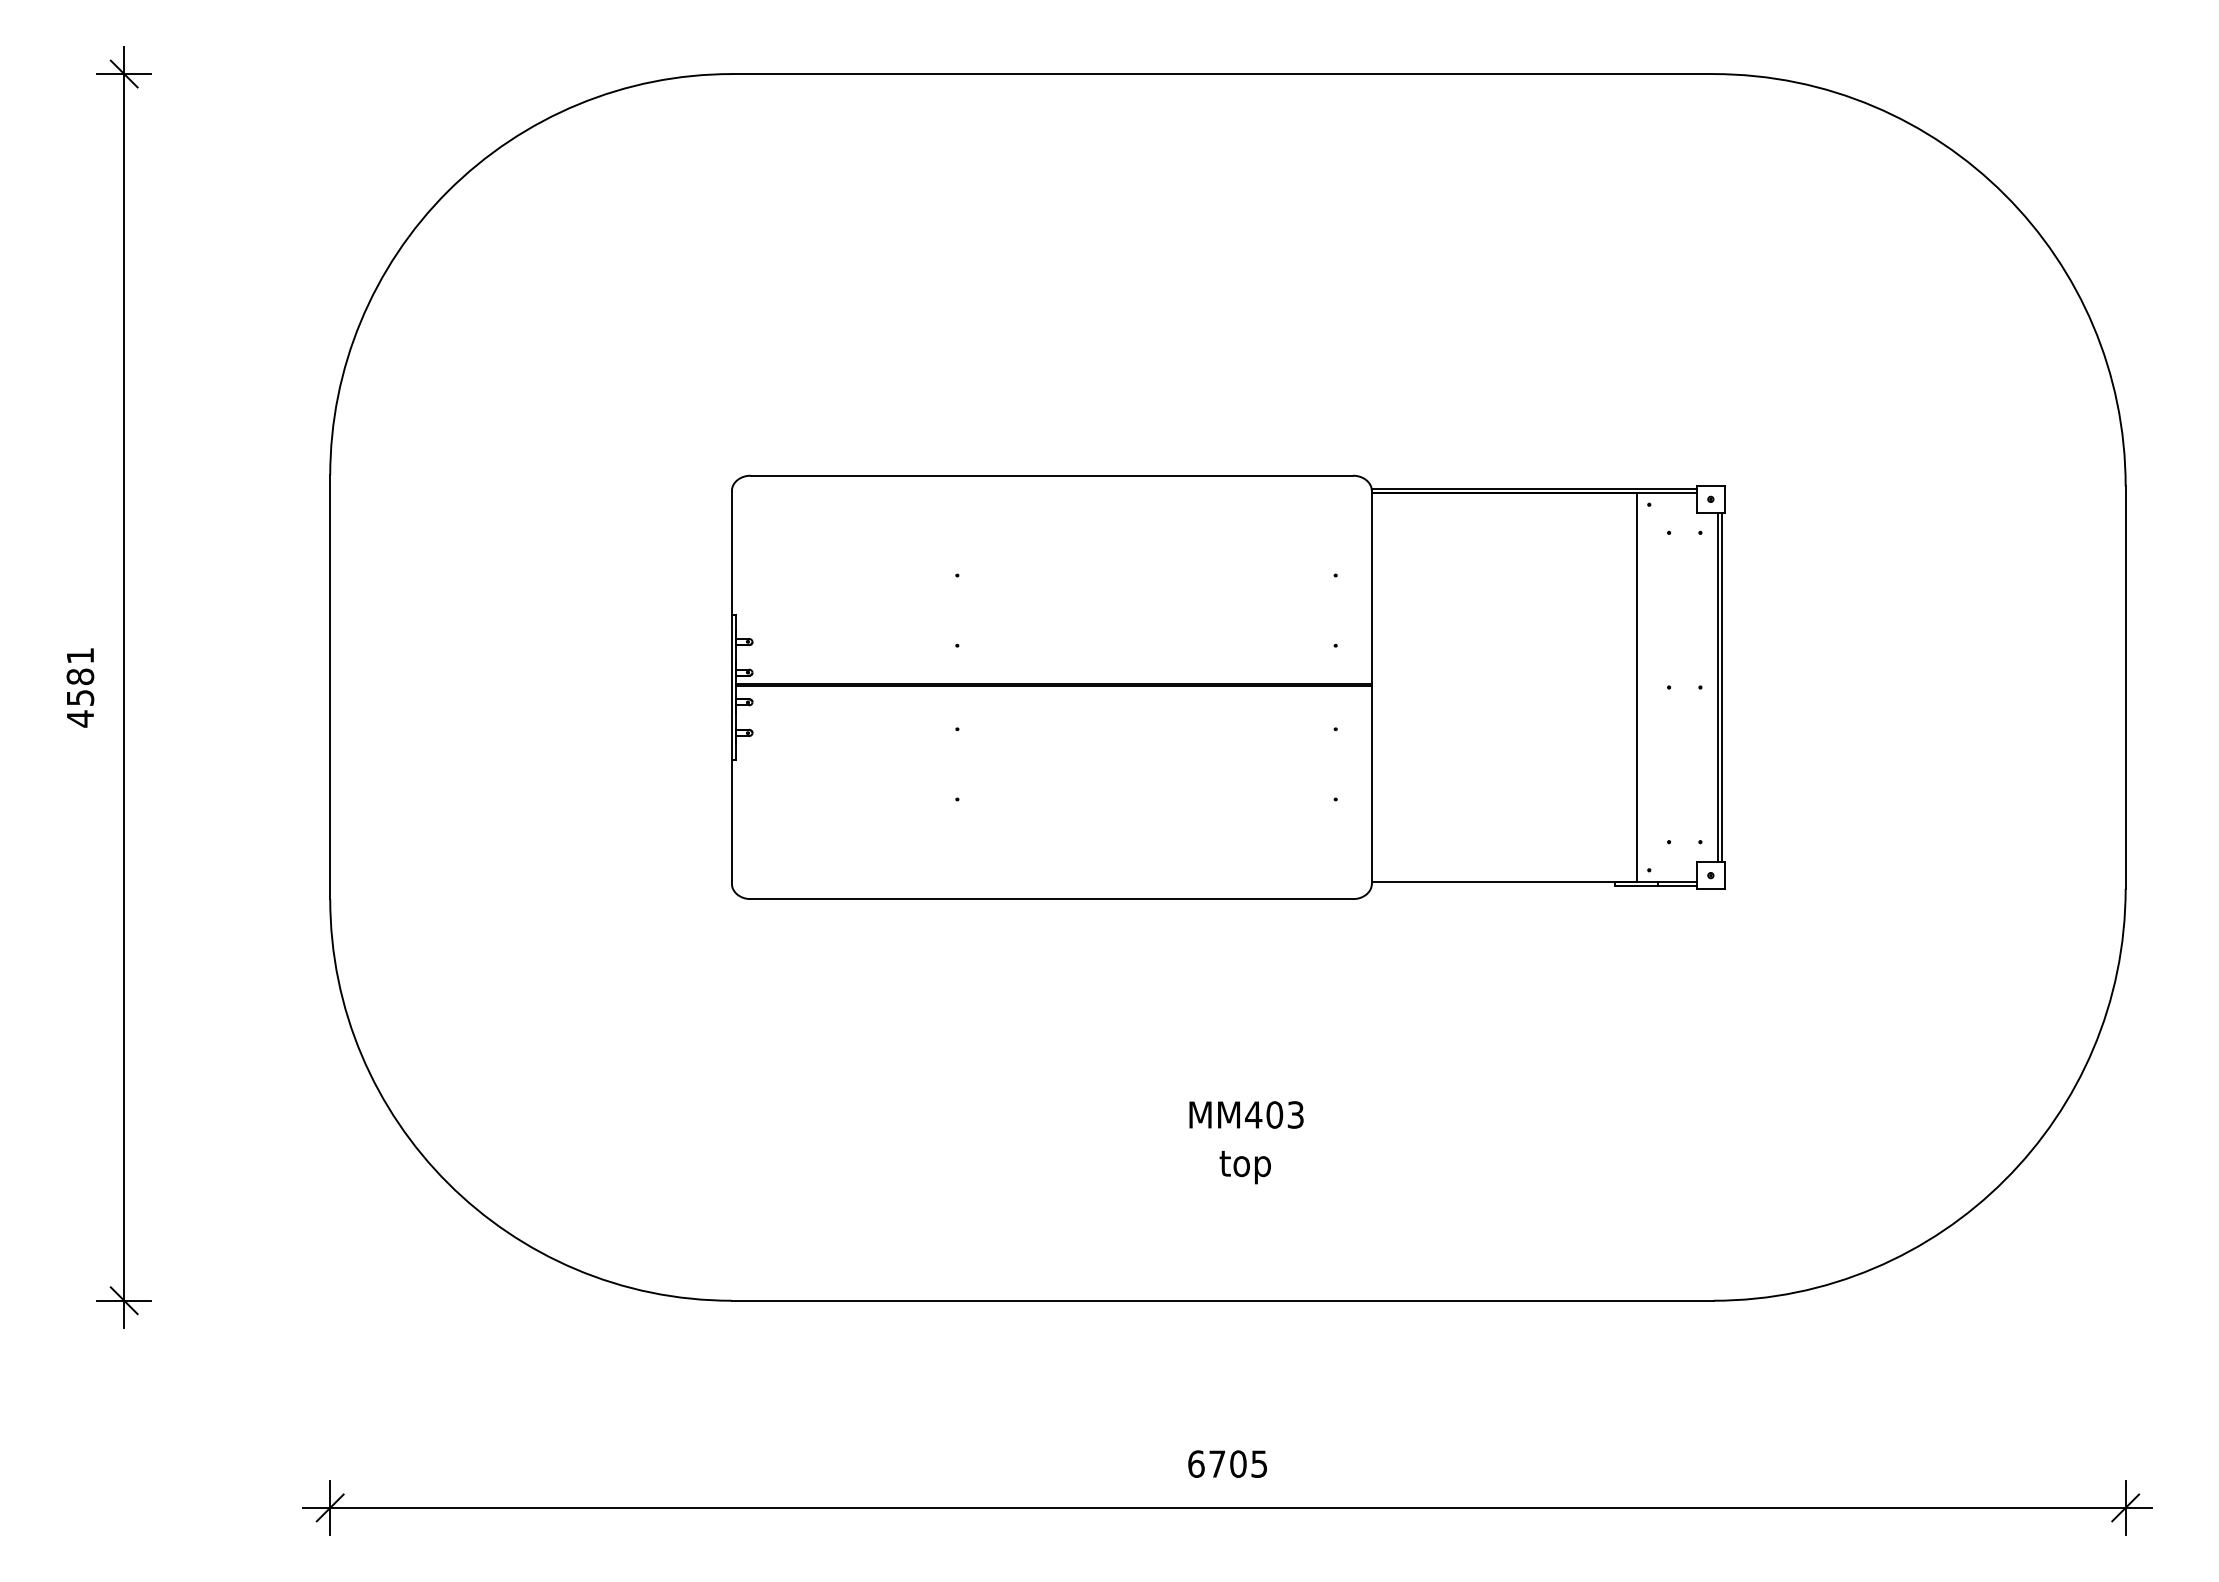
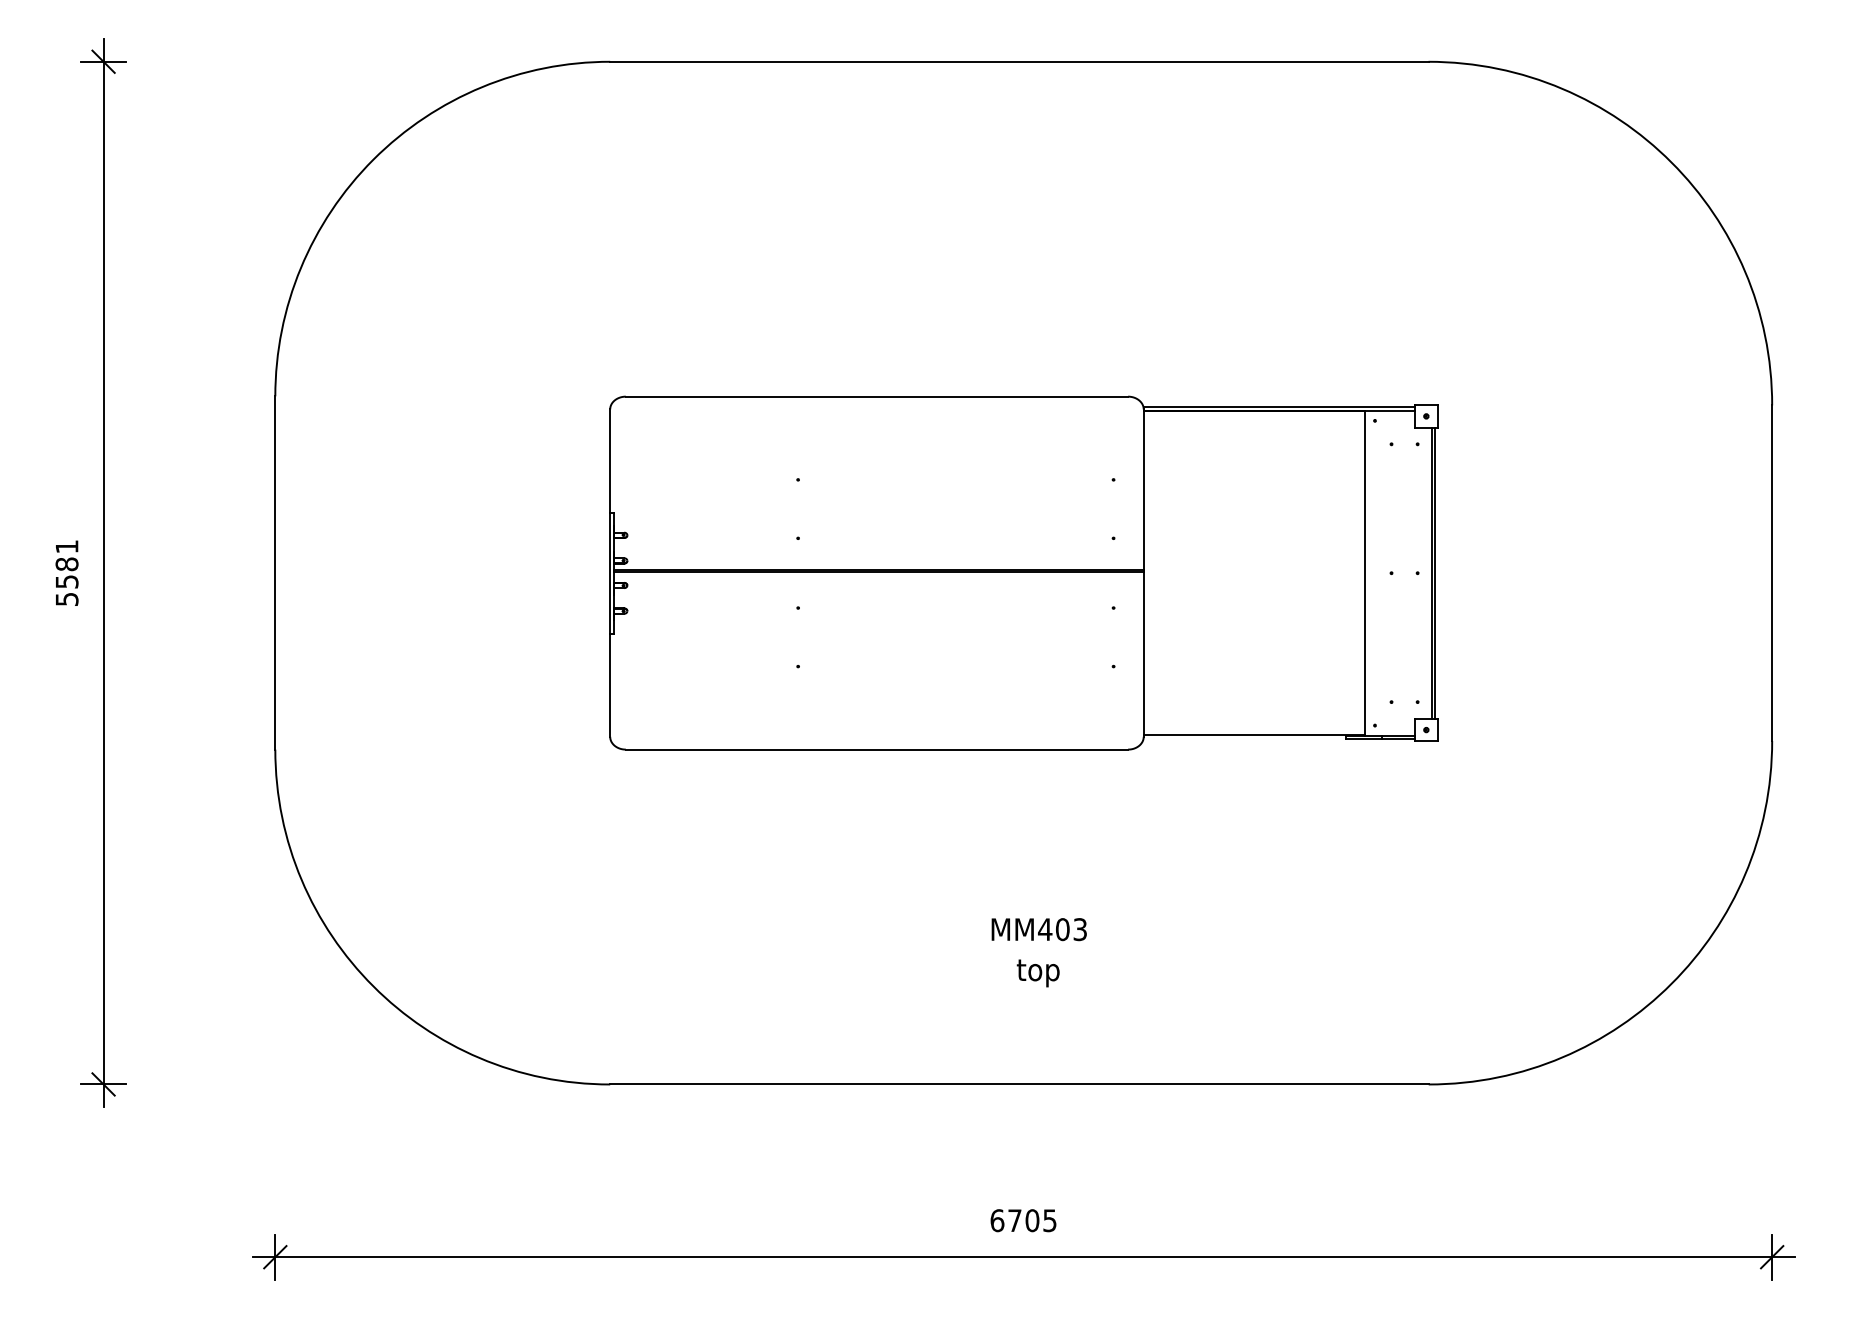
text: (80, 718) -> (67, 599), 4581 -> 5581

